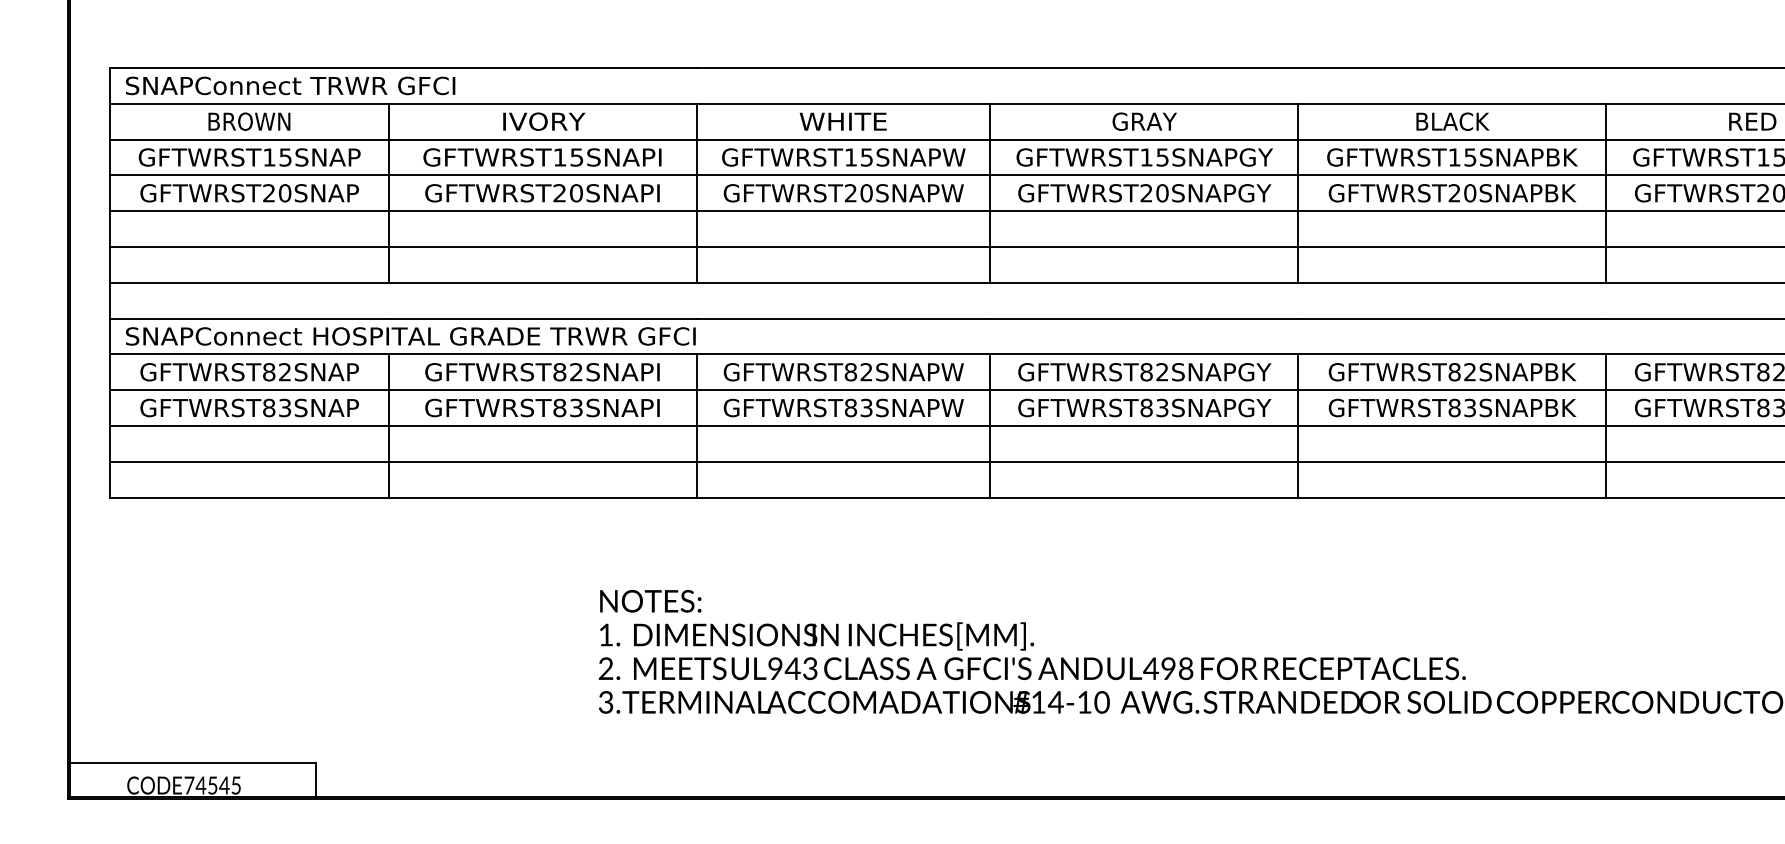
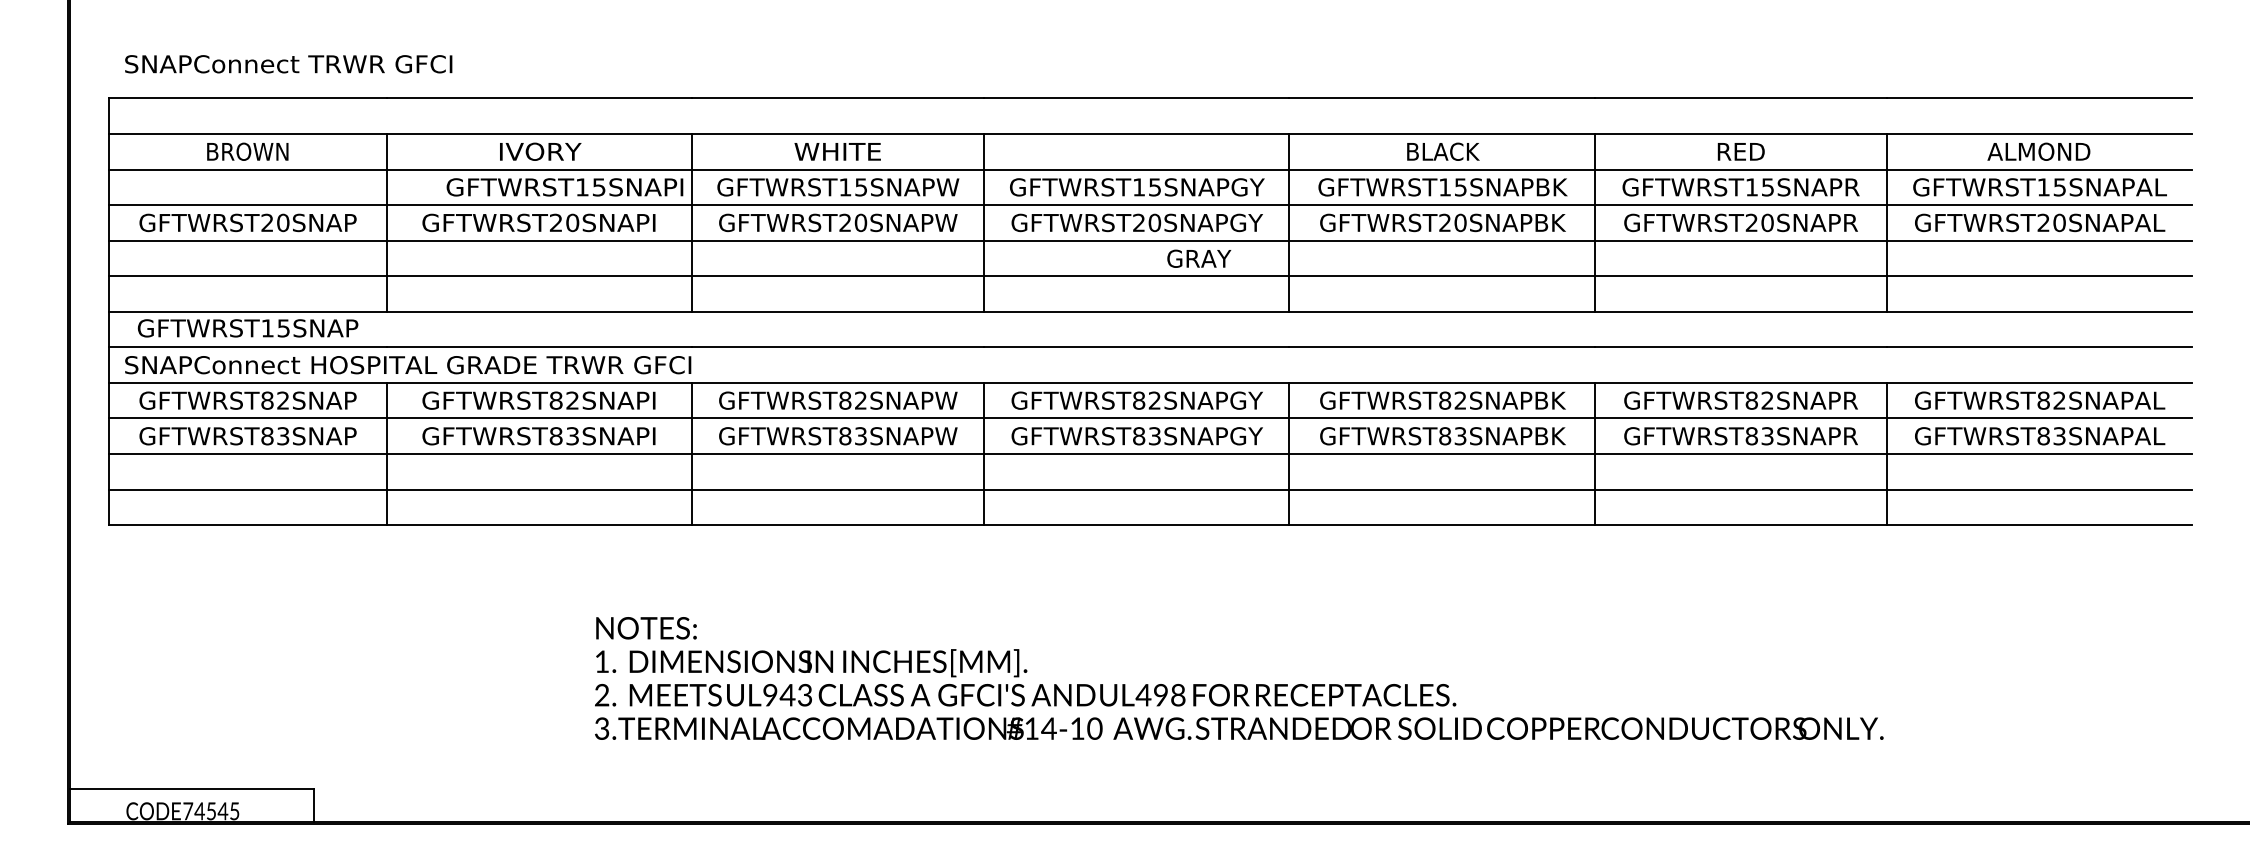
text: (290, 86) -> (288, 64), moved
text: (1144, 121) -> (1199, 258), moved
text: (249, 157) -> (247, 328), moved
text: (542, 157) -> (564, 187), moved

